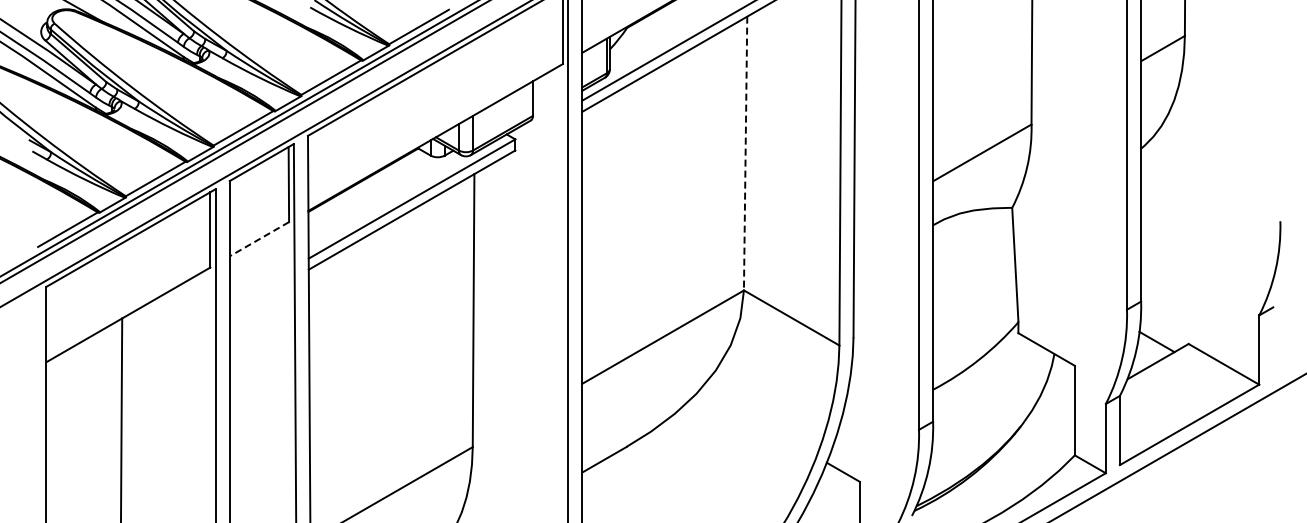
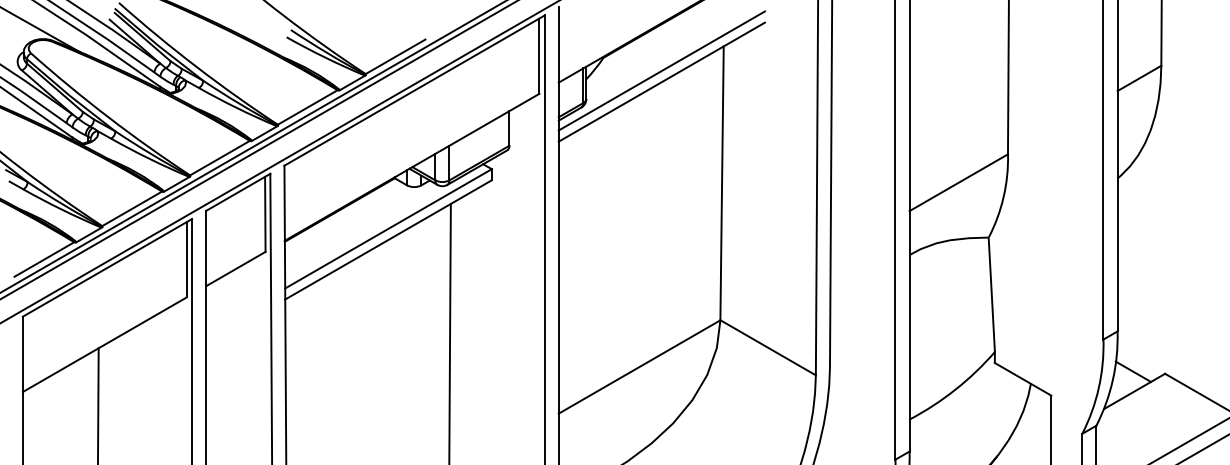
line: (745, 153) -> (721, 183), dashed -> solid
line: (259, 239) -> (235, 269), dashed -> solid

